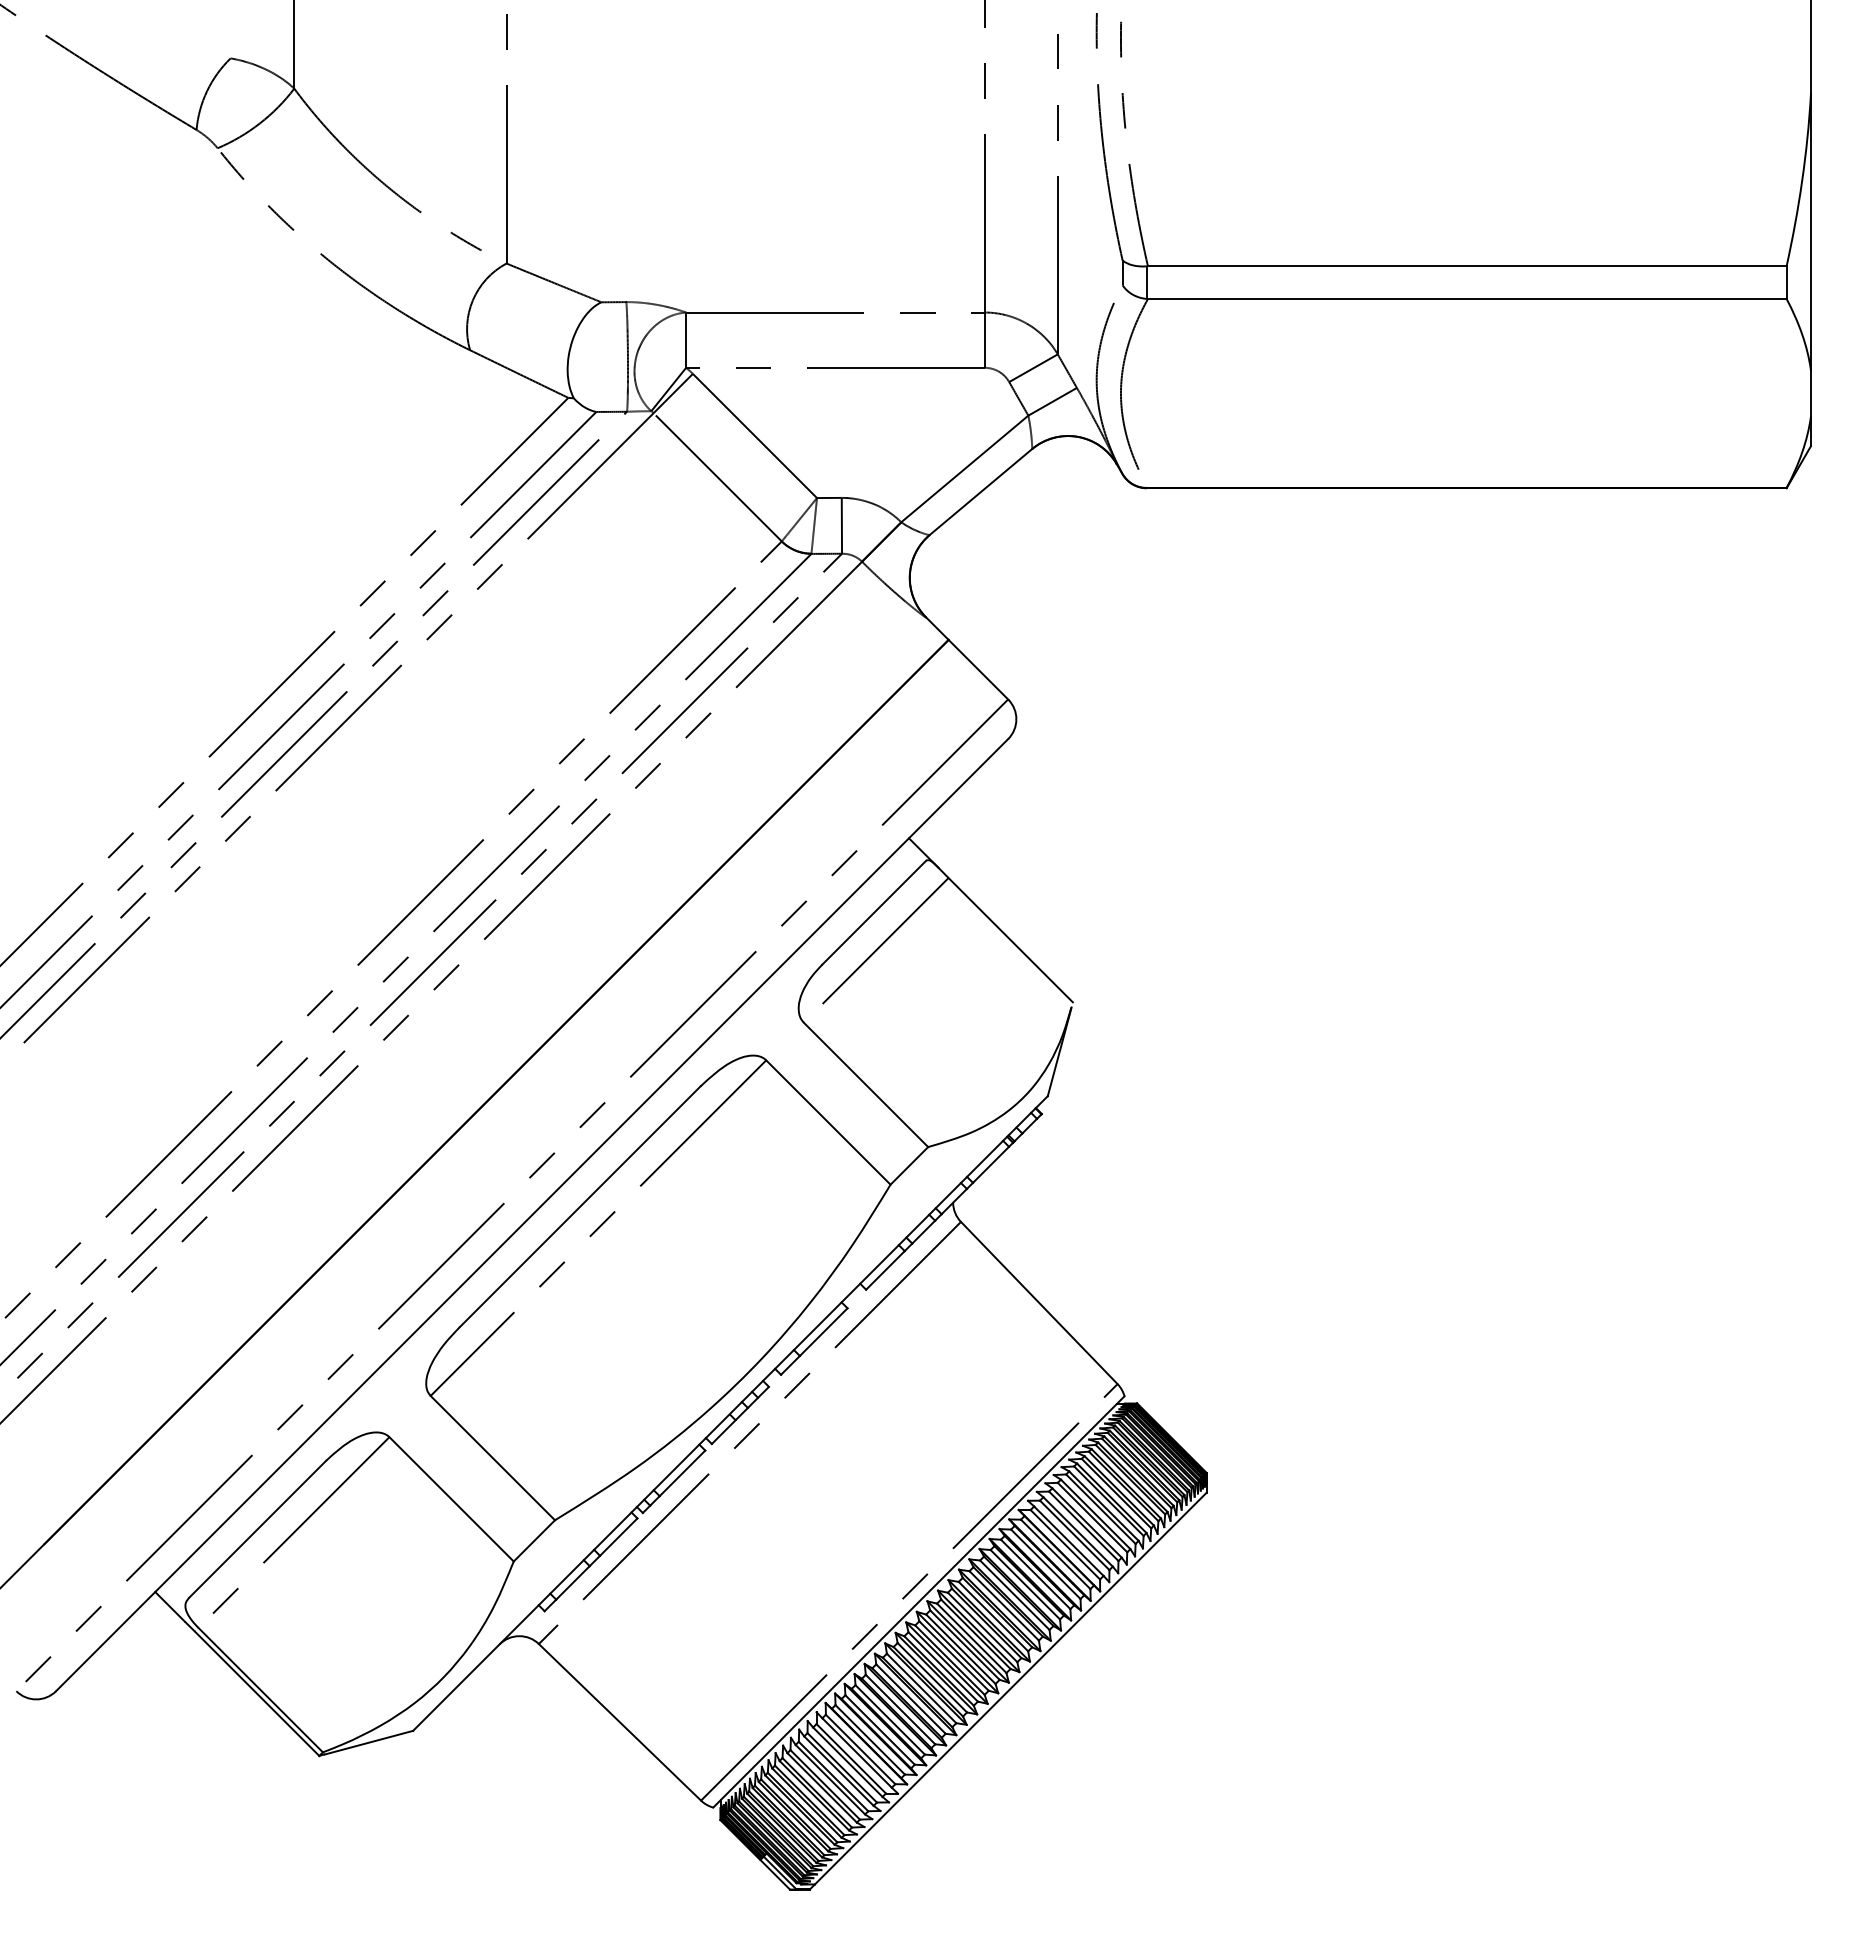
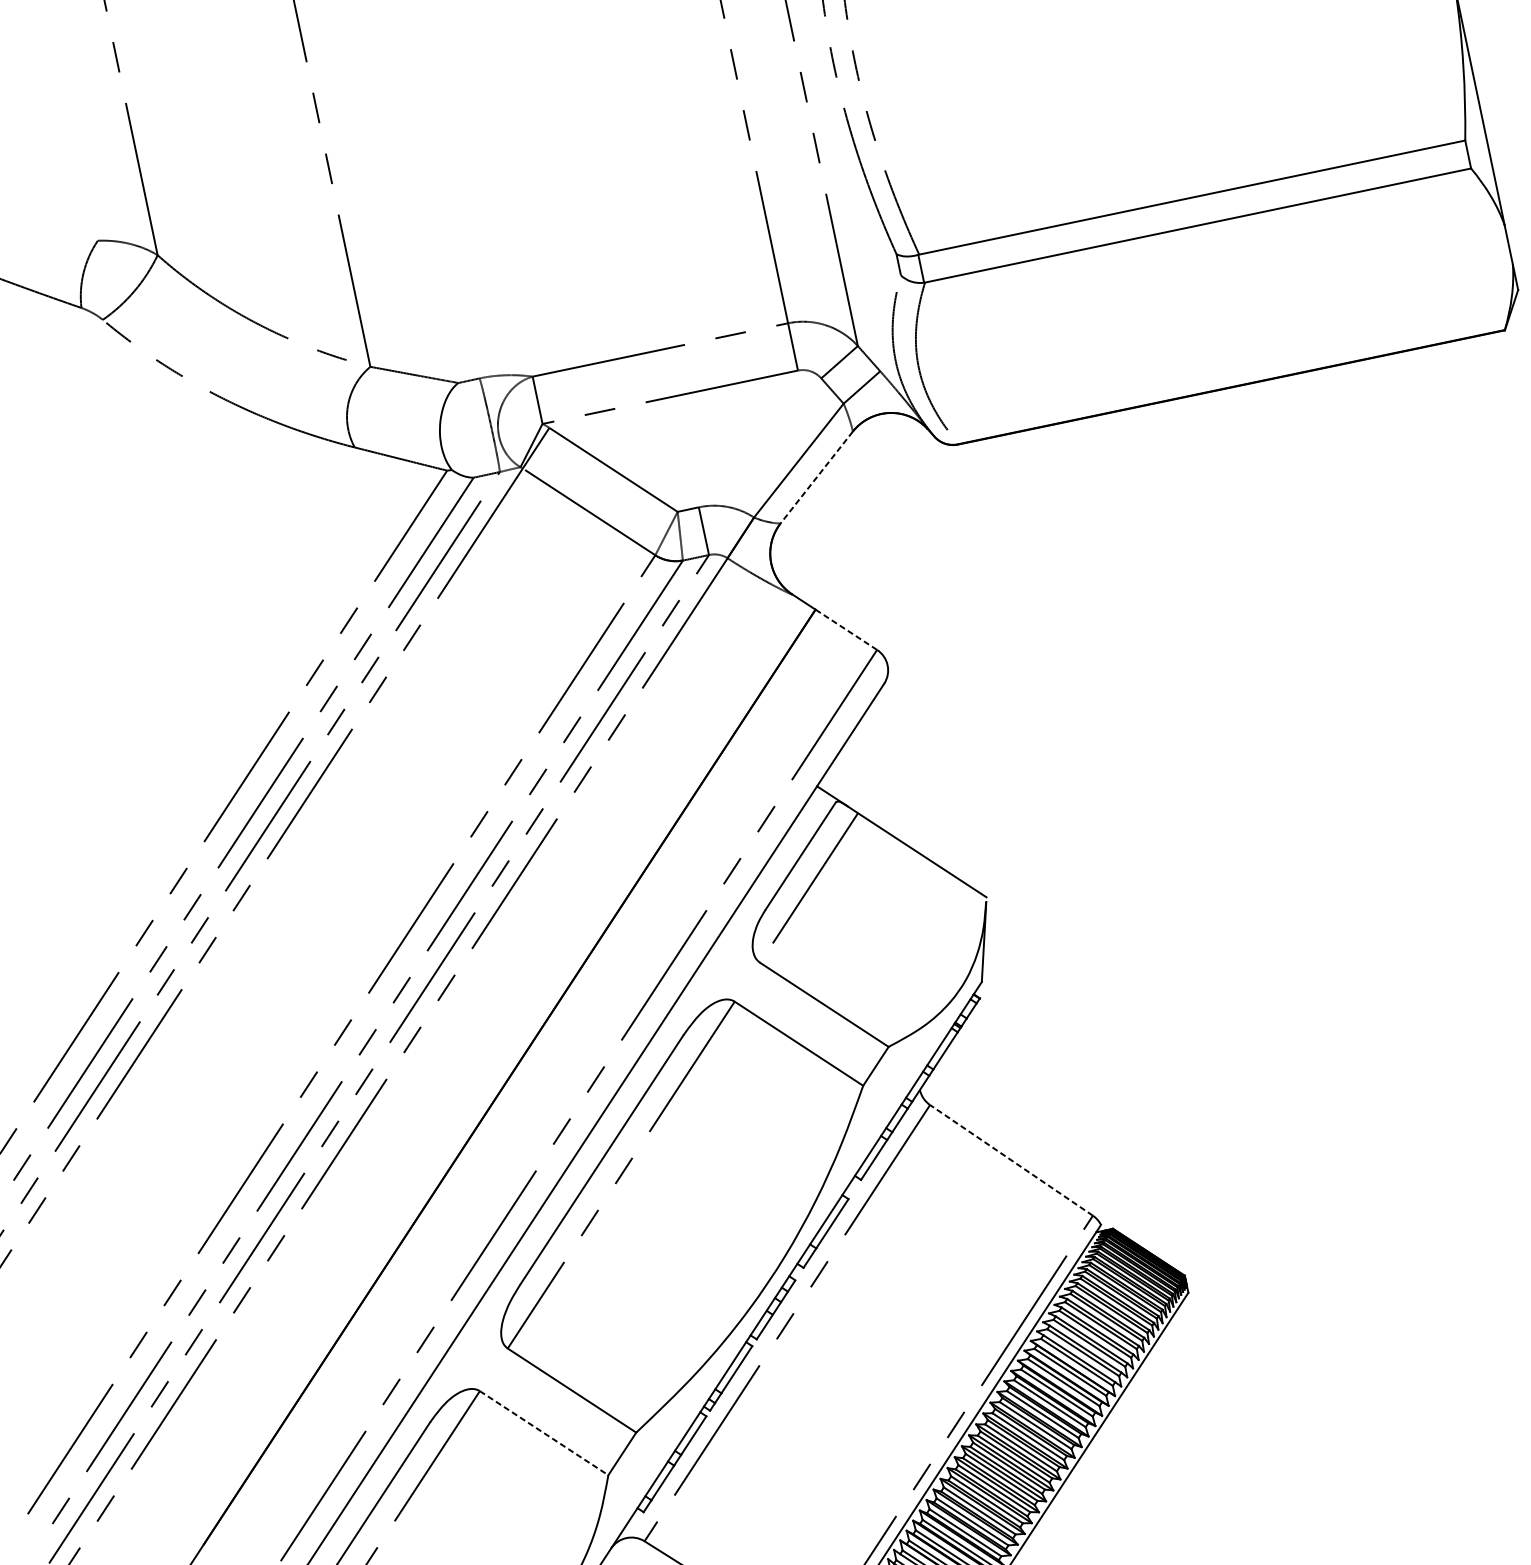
line: (980, 492) -> (816, 477), solid -> dashed
line: (978, 669) -> (846, 629), solid -> dashed
line: (1039, 1303) -> (1011, 1160), solid -> dashed
line: (451, 1499) -> (544, 1433), solid -> dashed

